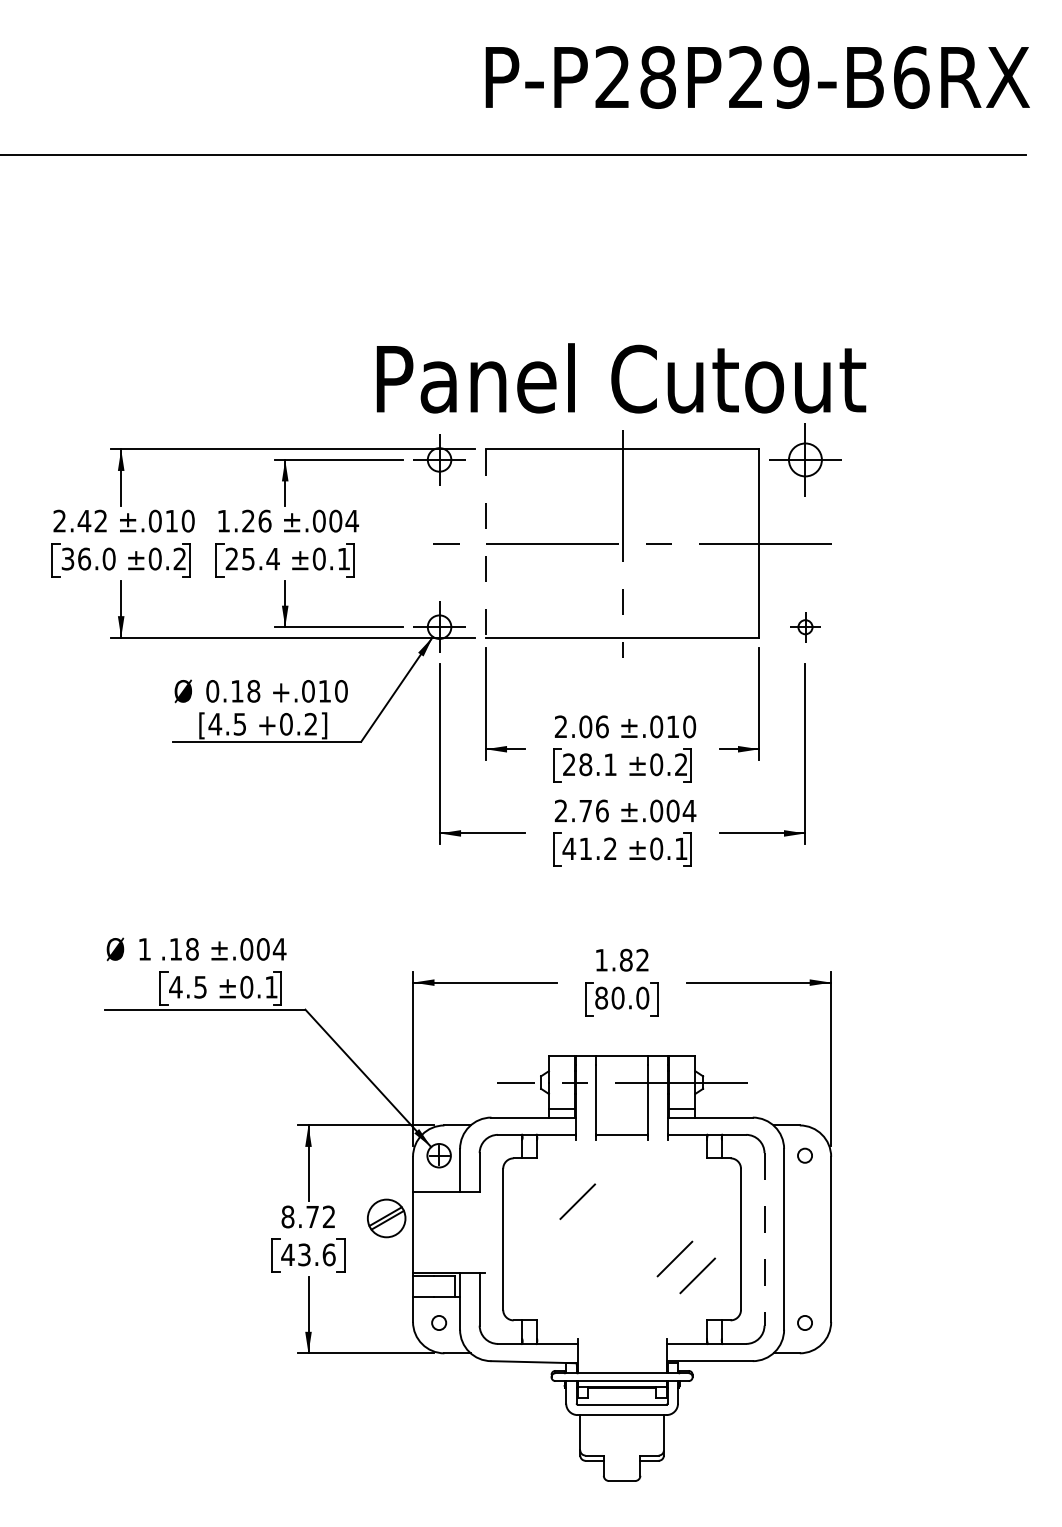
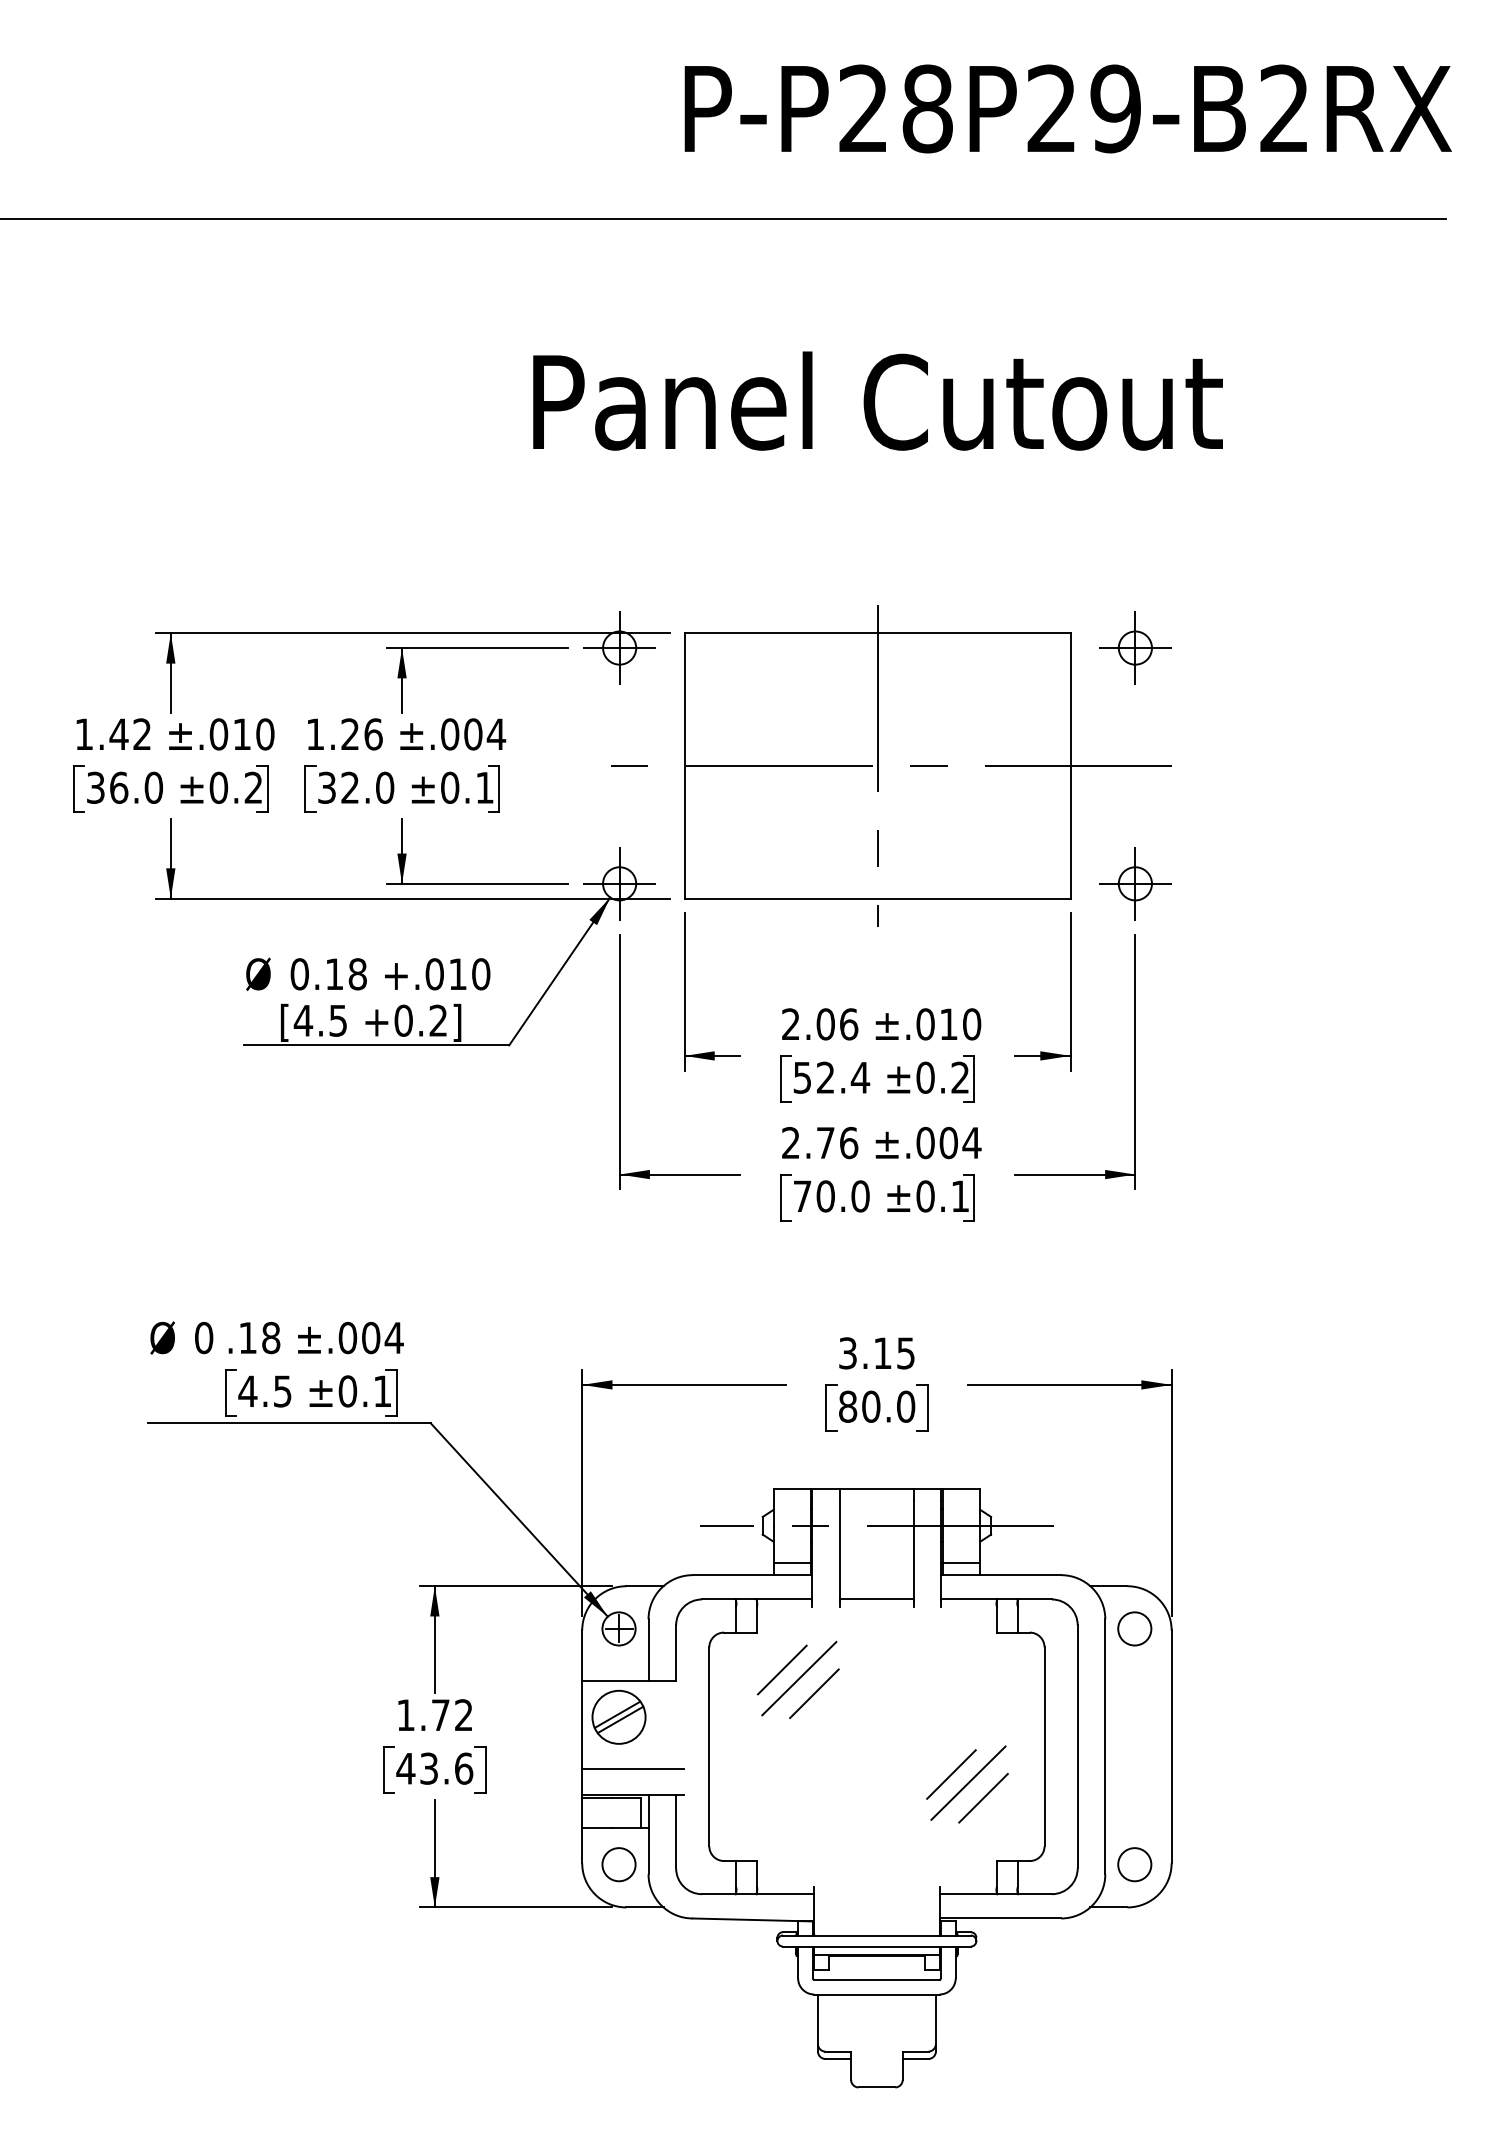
text: (911, 77) -> (1285, 108), P-P28P29-B6RX -> P-P28P29-B2RX
text: (621, 377) -> (877, 400), moved
part: (805, 459) -> (1135, 647), size x0.71
text: (59, 520) -> (83, 733), 2.42 -> 1.42
line: (485, 543) -> (684, 765), dashed -> solid
text: (252, 558) -> (356, 787), 25.4 -> 32.0
part: (805, 626) -> (1135, 883), size x1.67
text: (589, 764) -> (831, 1077), 28.1 -> 52.4
text: (589, 848) -> (830, 1196), 41.2 -> 70.0
text: (145, 949) -> (204, 1337), 1 -> 0
text: (621, 960) -> (876, 1353), 1.82 -> 3.15
circle: (804, 1155) -> (1134, 1628), size x1.67
line: (555, 1184) -> (782, 1669), added
line: (567, 1190) -> (799, 1678), added
text: (288, 1217) -> (406, 1715), 8.72 -> 1.72
part: (386, 1217) -> (618, 1716), moved
line: (764, 1239) -> (1077, 1746), dashed -> solid
line: (448, 1254) -> (632, 1768), added
line: (687, 1264) -> (968, 1782), added
circle: (438, 1322) -> (618, 1864), size x1.67
circle: (804, 1322) -> (1134, 1864), size x1.67

